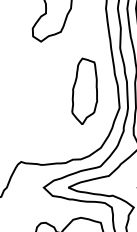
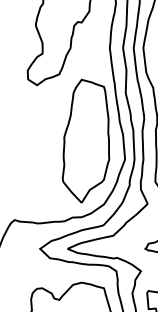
part: (84, 90) -> (85, 140), size x1.67

